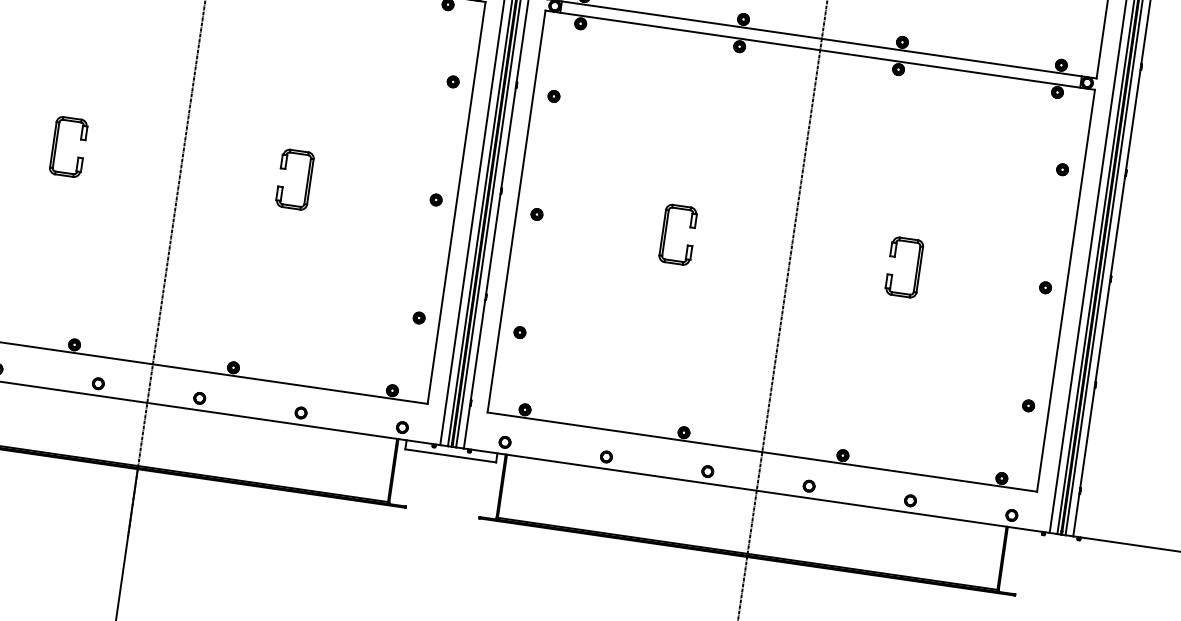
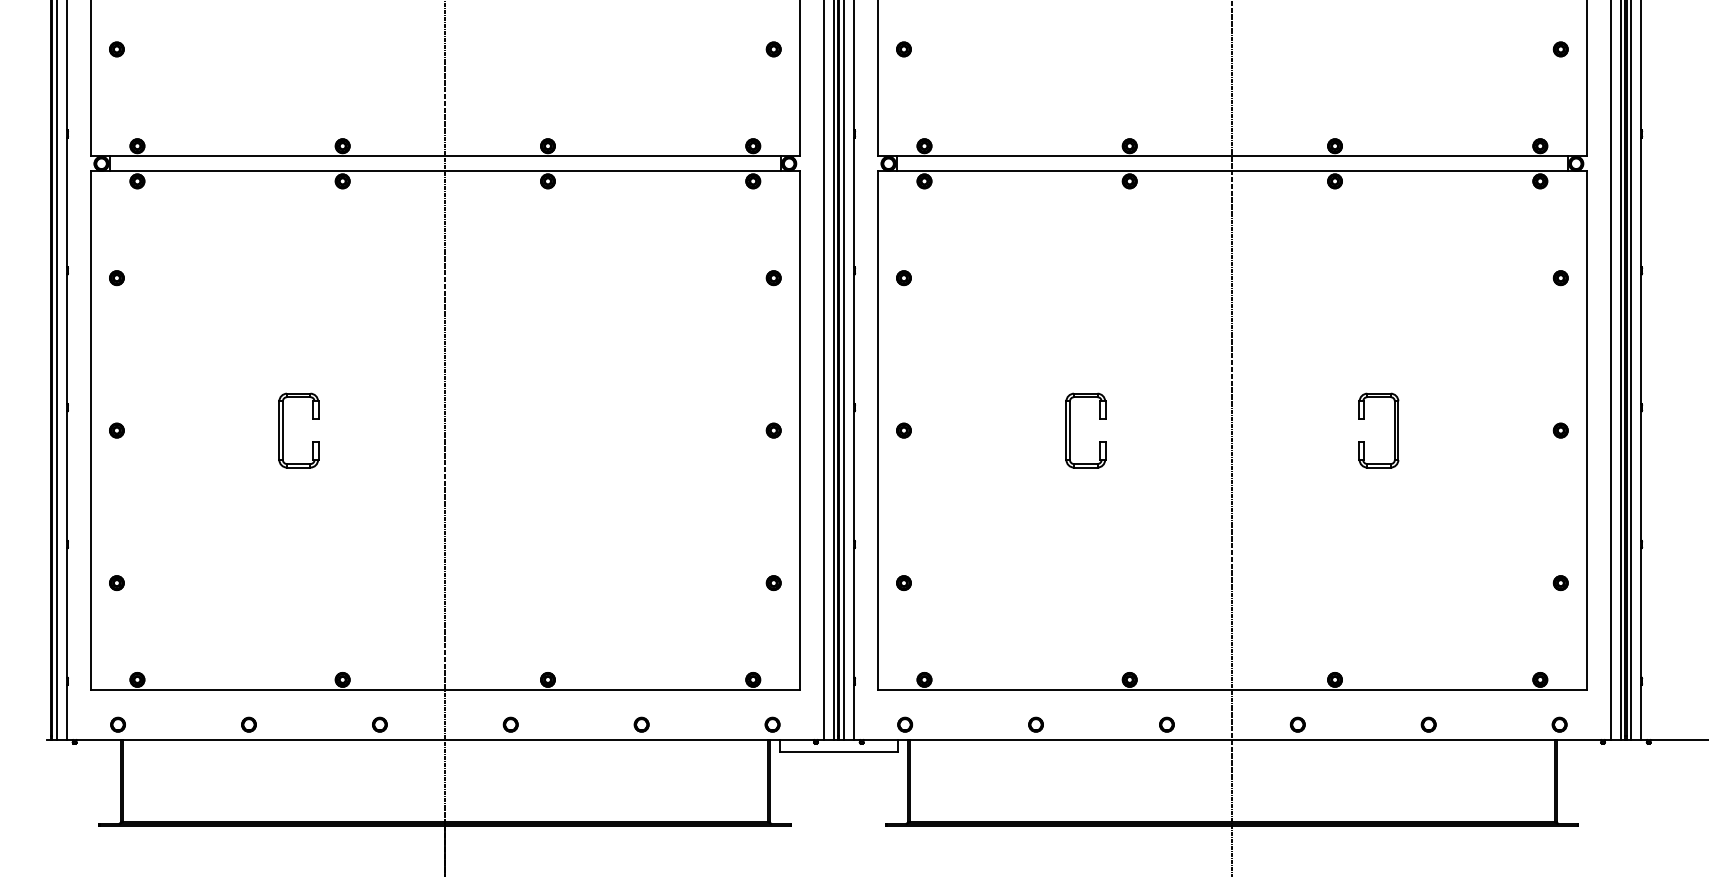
part: (307, 181) -> (607, 430), removed

